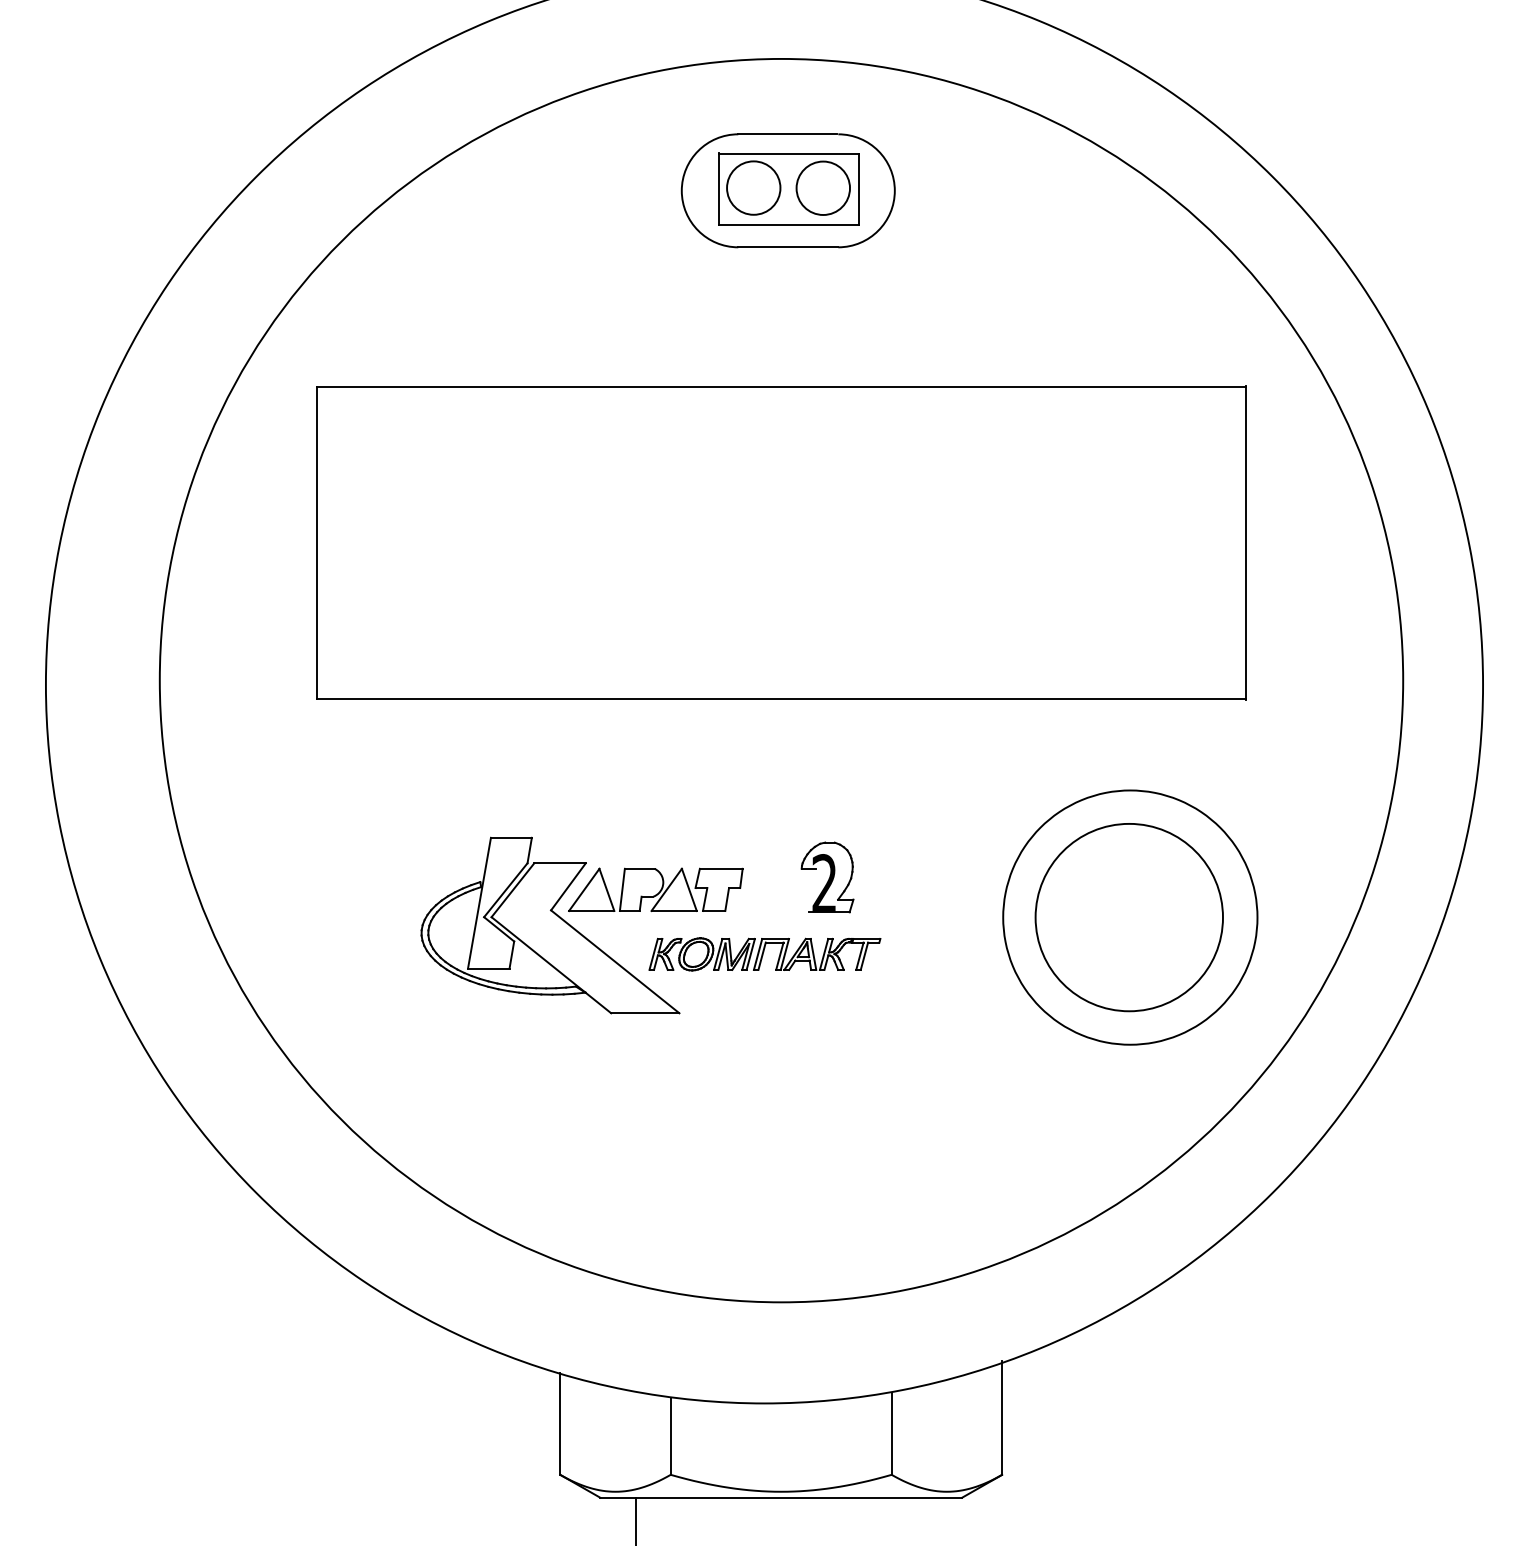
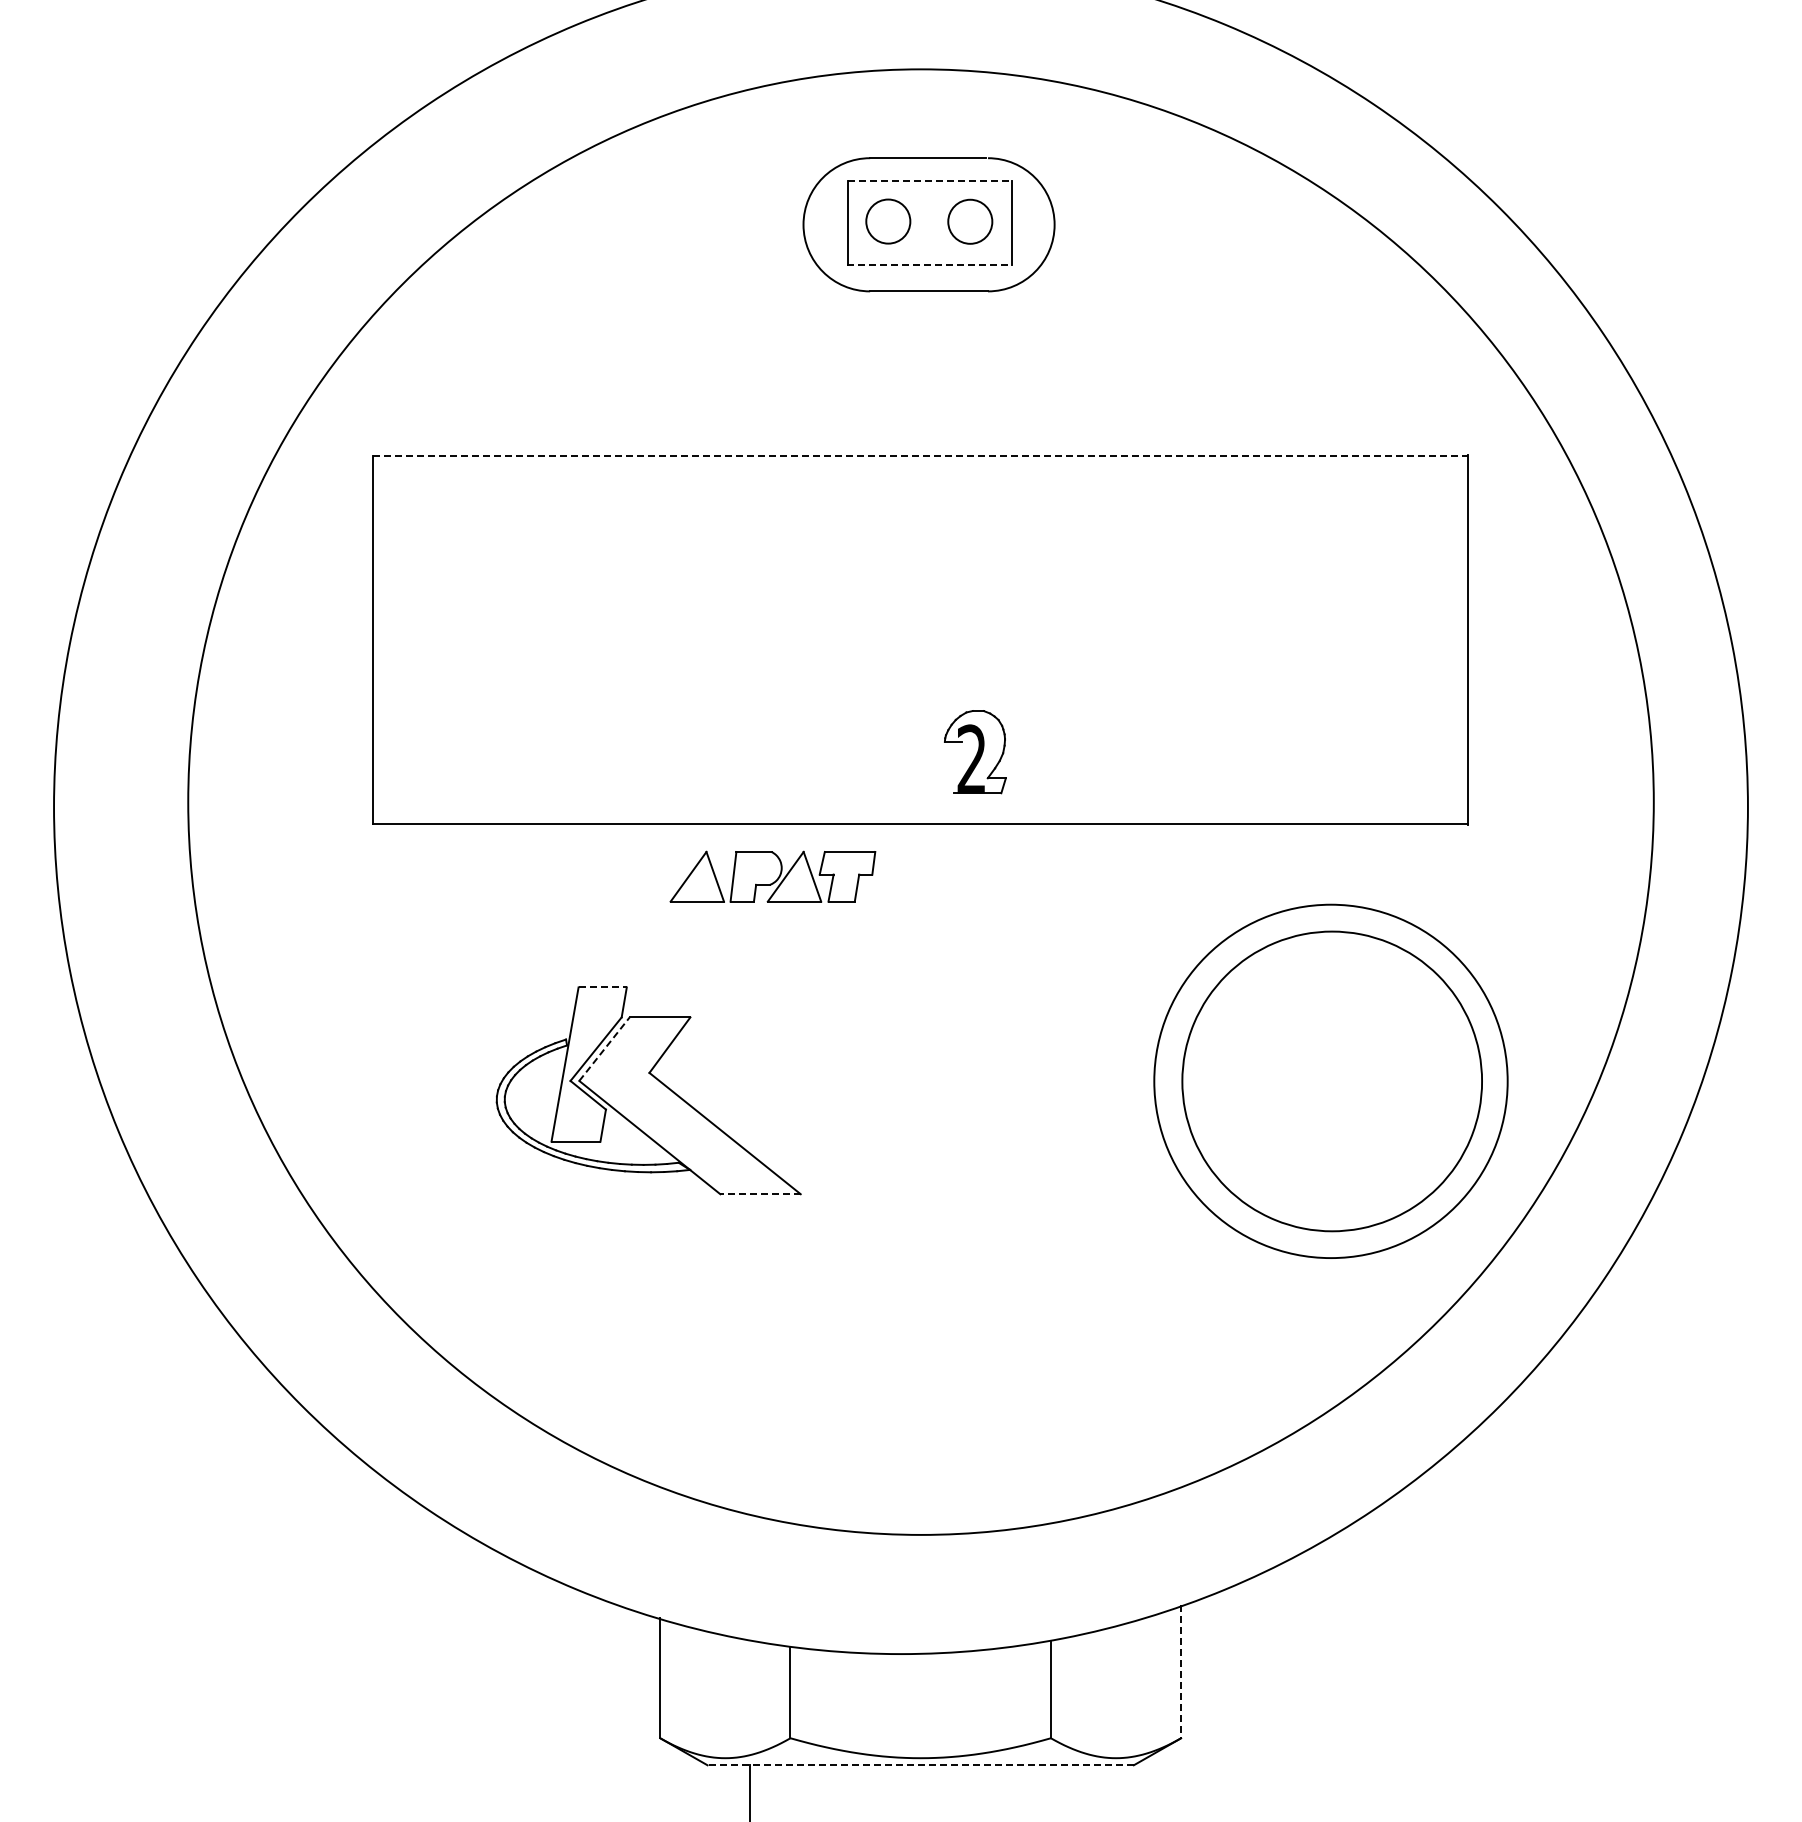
line: (789, 154) -> (930, 181), solid -> dashed
circle: (753, 188) -> (887, 221), size x0.7
circle: (822, 188) -> (969, 221), size x0.7
line: (789, 225) -> (930, 265), solid -> dashed
line: (781, 386) -> (920, 455), solid -> dashed
line: (512, 837) -> (603, 987), solid -> dashed
part: (827, 877) -> (975, 752), moved
part: (655, 889) -> (772, 876), moved
line: (512, 890) -> (604, 1049), solid -> dashed
circle: (1128, 916) -> (1330, 1080), size x1.6
part: (764, 954) -> (901, 1124), removed
line: (645, 1013) -> (760, 1194), solid -> dashed
line: (1002, 1418) -> (1181, 1671), solid -> dashed
line: (781, 1497) -> (920, 1765), solid -> dashed

